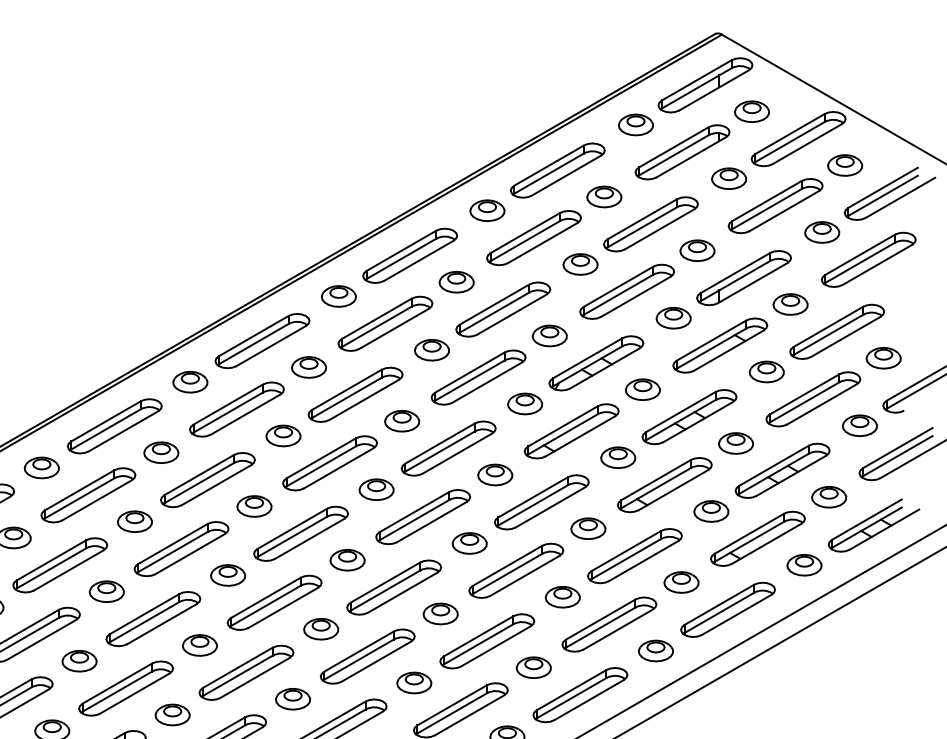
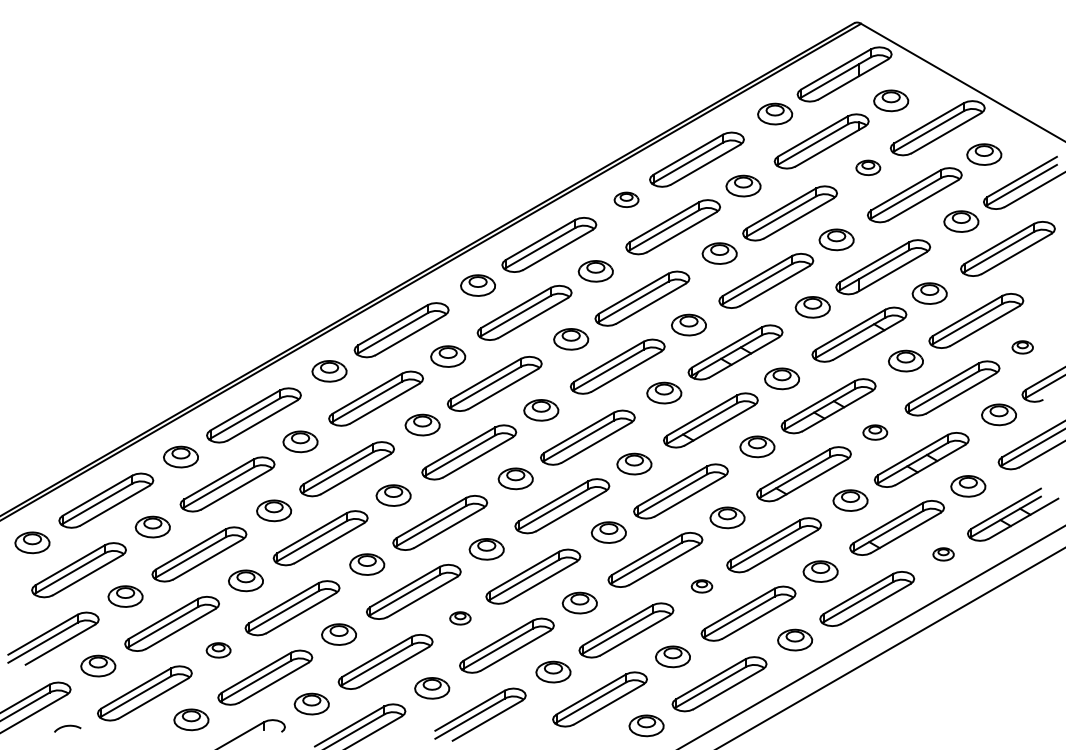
part: (729, 178) -> (868, 167), size x0.7
part: (487, 210) -> (626, 199), size x0.7
part: (883, 358) -> (1022, 347), size x0.6
part: (736, 443) -> (875, 432), size x0.7
part: (804, 565) -> (943, 554), size x0.6
part: (562, 597) -> (701, 586), size x0.6
part: (321, 629) -> (460, 618), size x0.6
part: (79, 661) -> (218, 650), size x0.7

